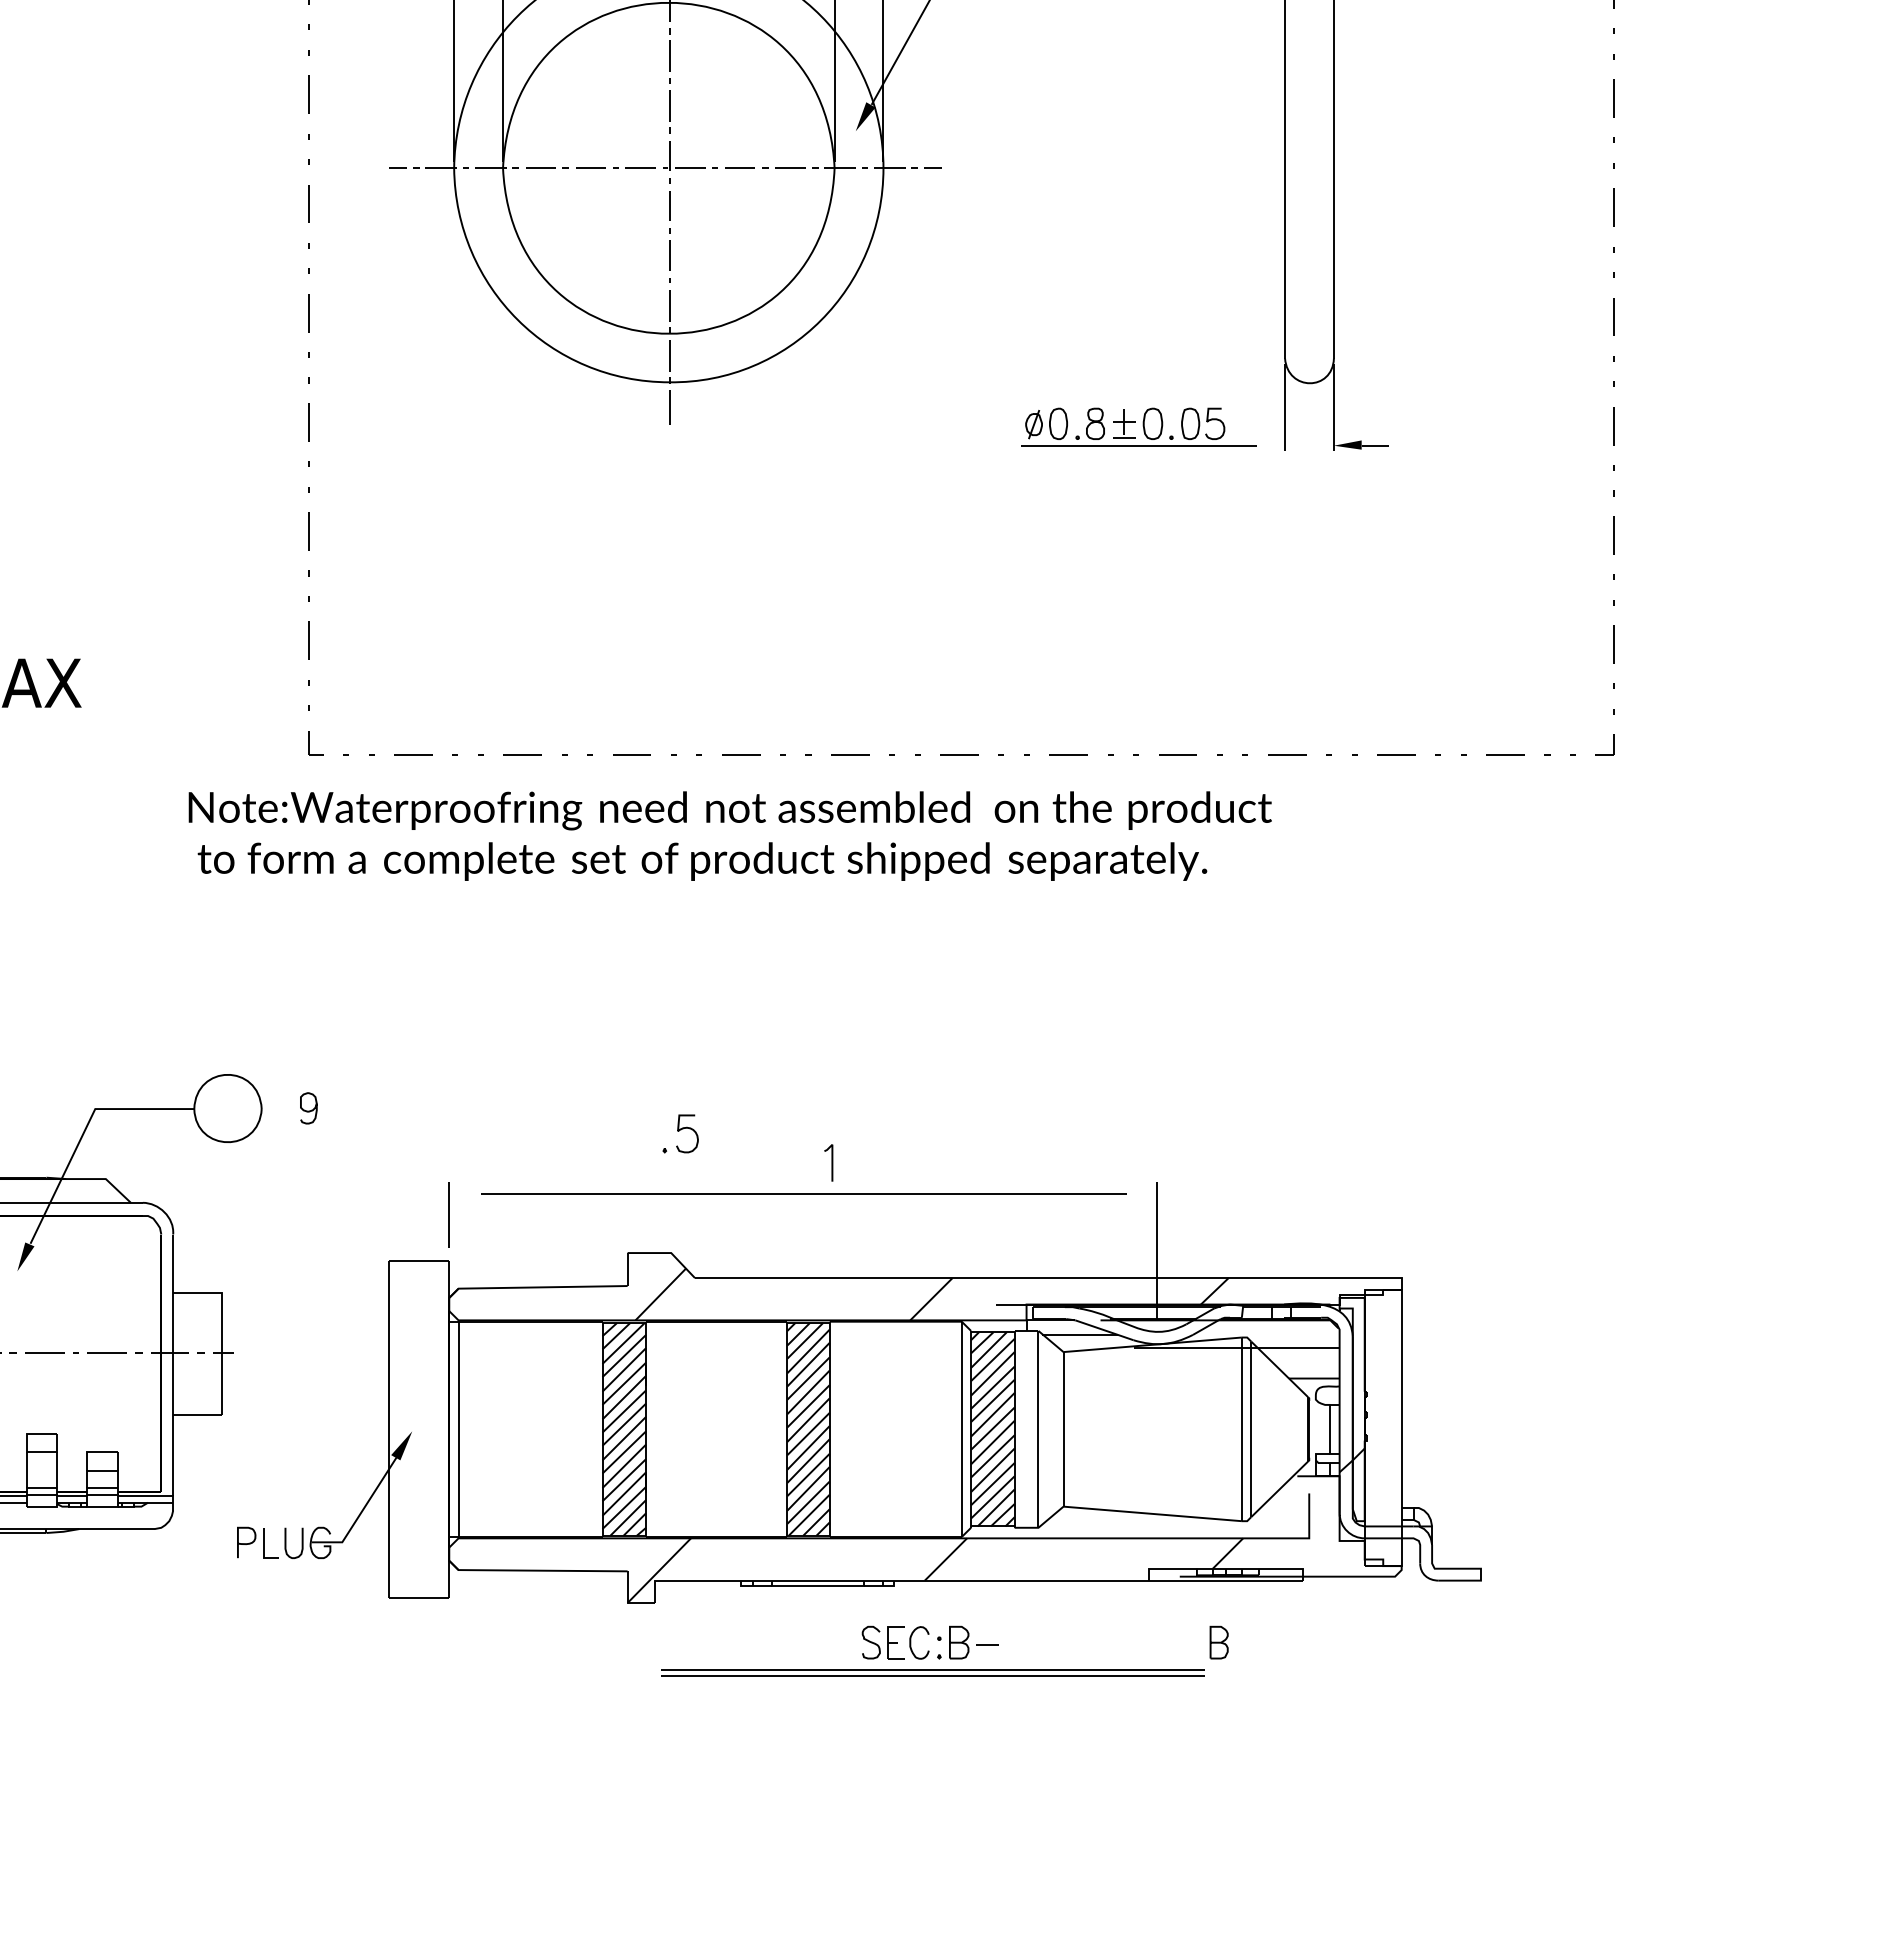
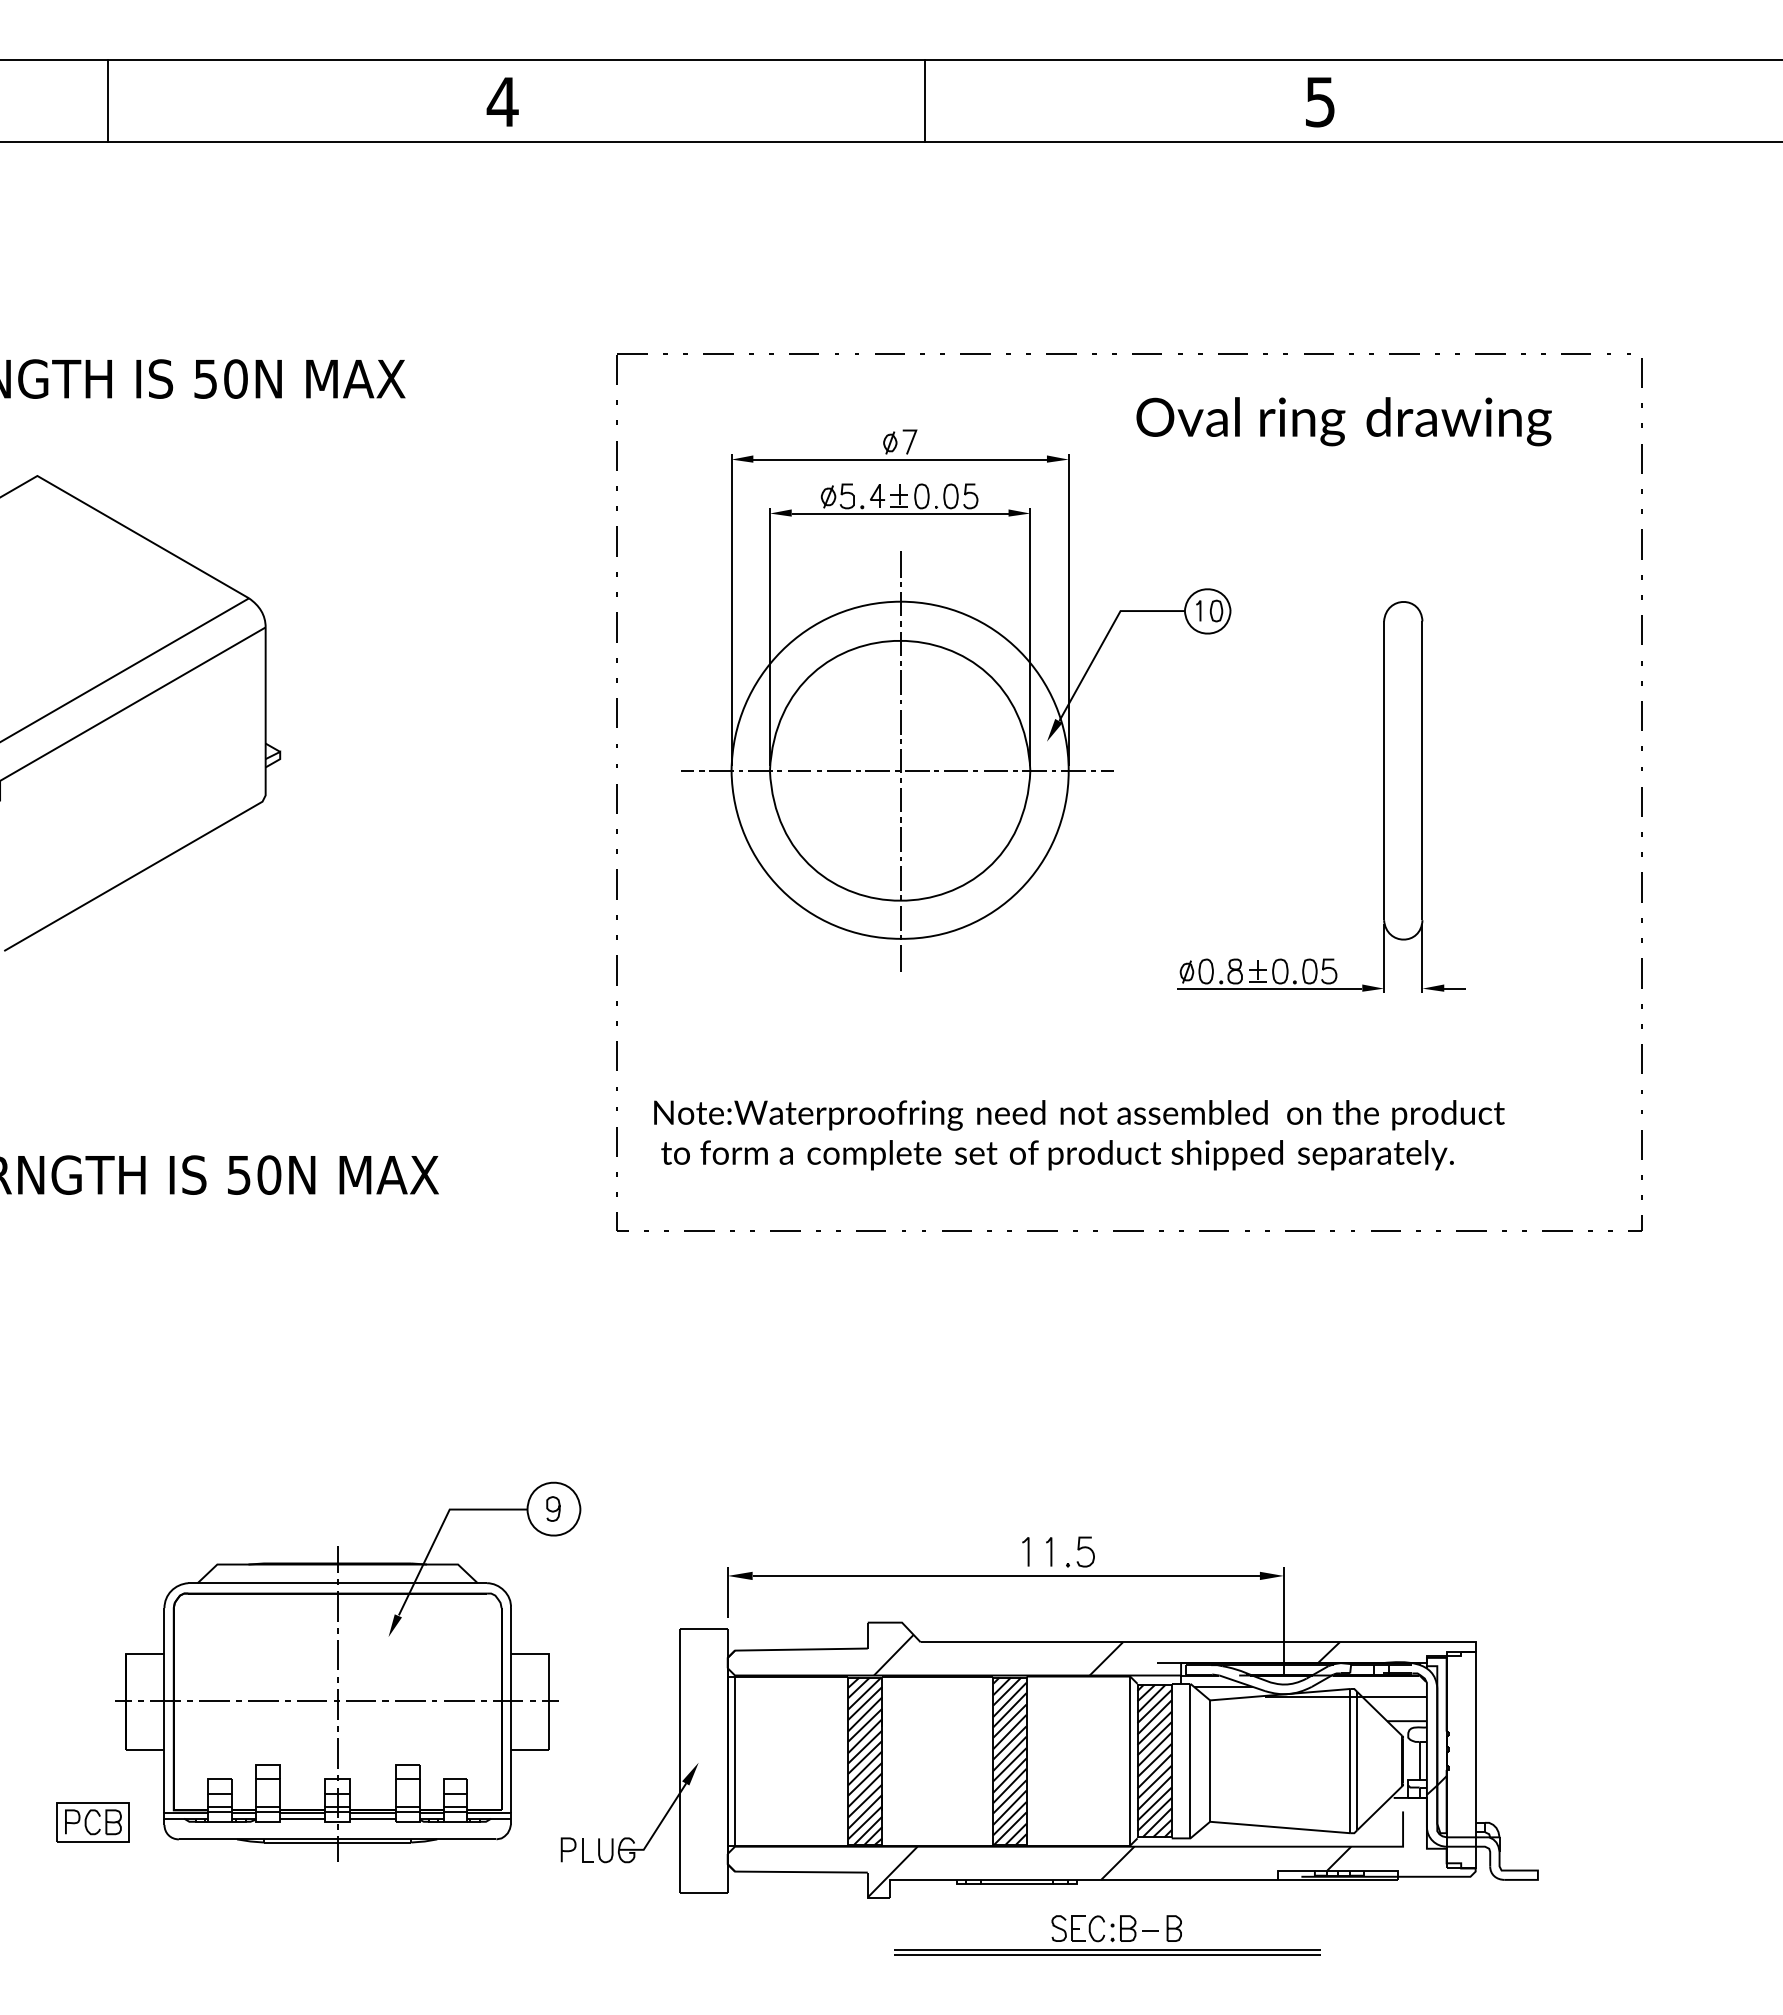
fill: (1271, 444) -> (1373, 987), added
text: (730, 836) -> (1079, 1135), moved
curve: (308, 1110) -> (553, 1510), moved
part: (680, 1133) -> (1080, 1551), moved
curve: (860, 1162) -> (1050, 1551), added
fill: (464, 1193) -> (739, 1575), added
fill: (1141, 1193) -> (1271, 1575), added
part: (1218, 1642) -> (1173, 1928), moved

